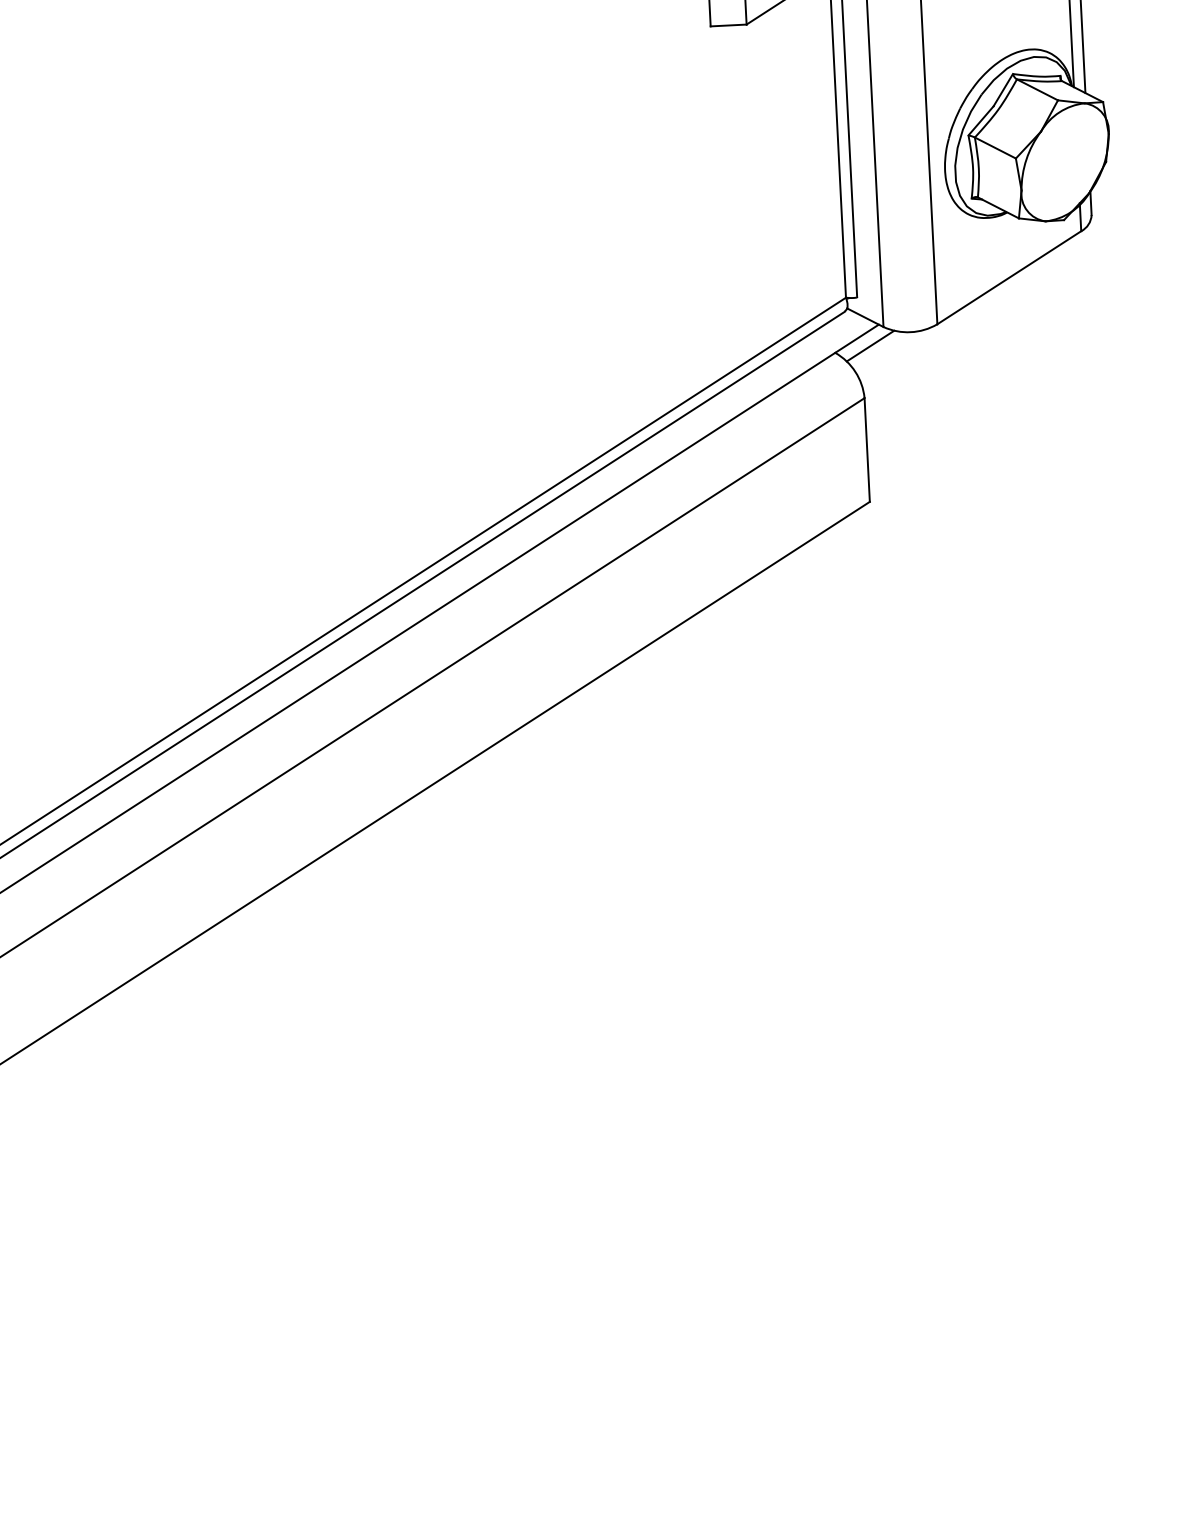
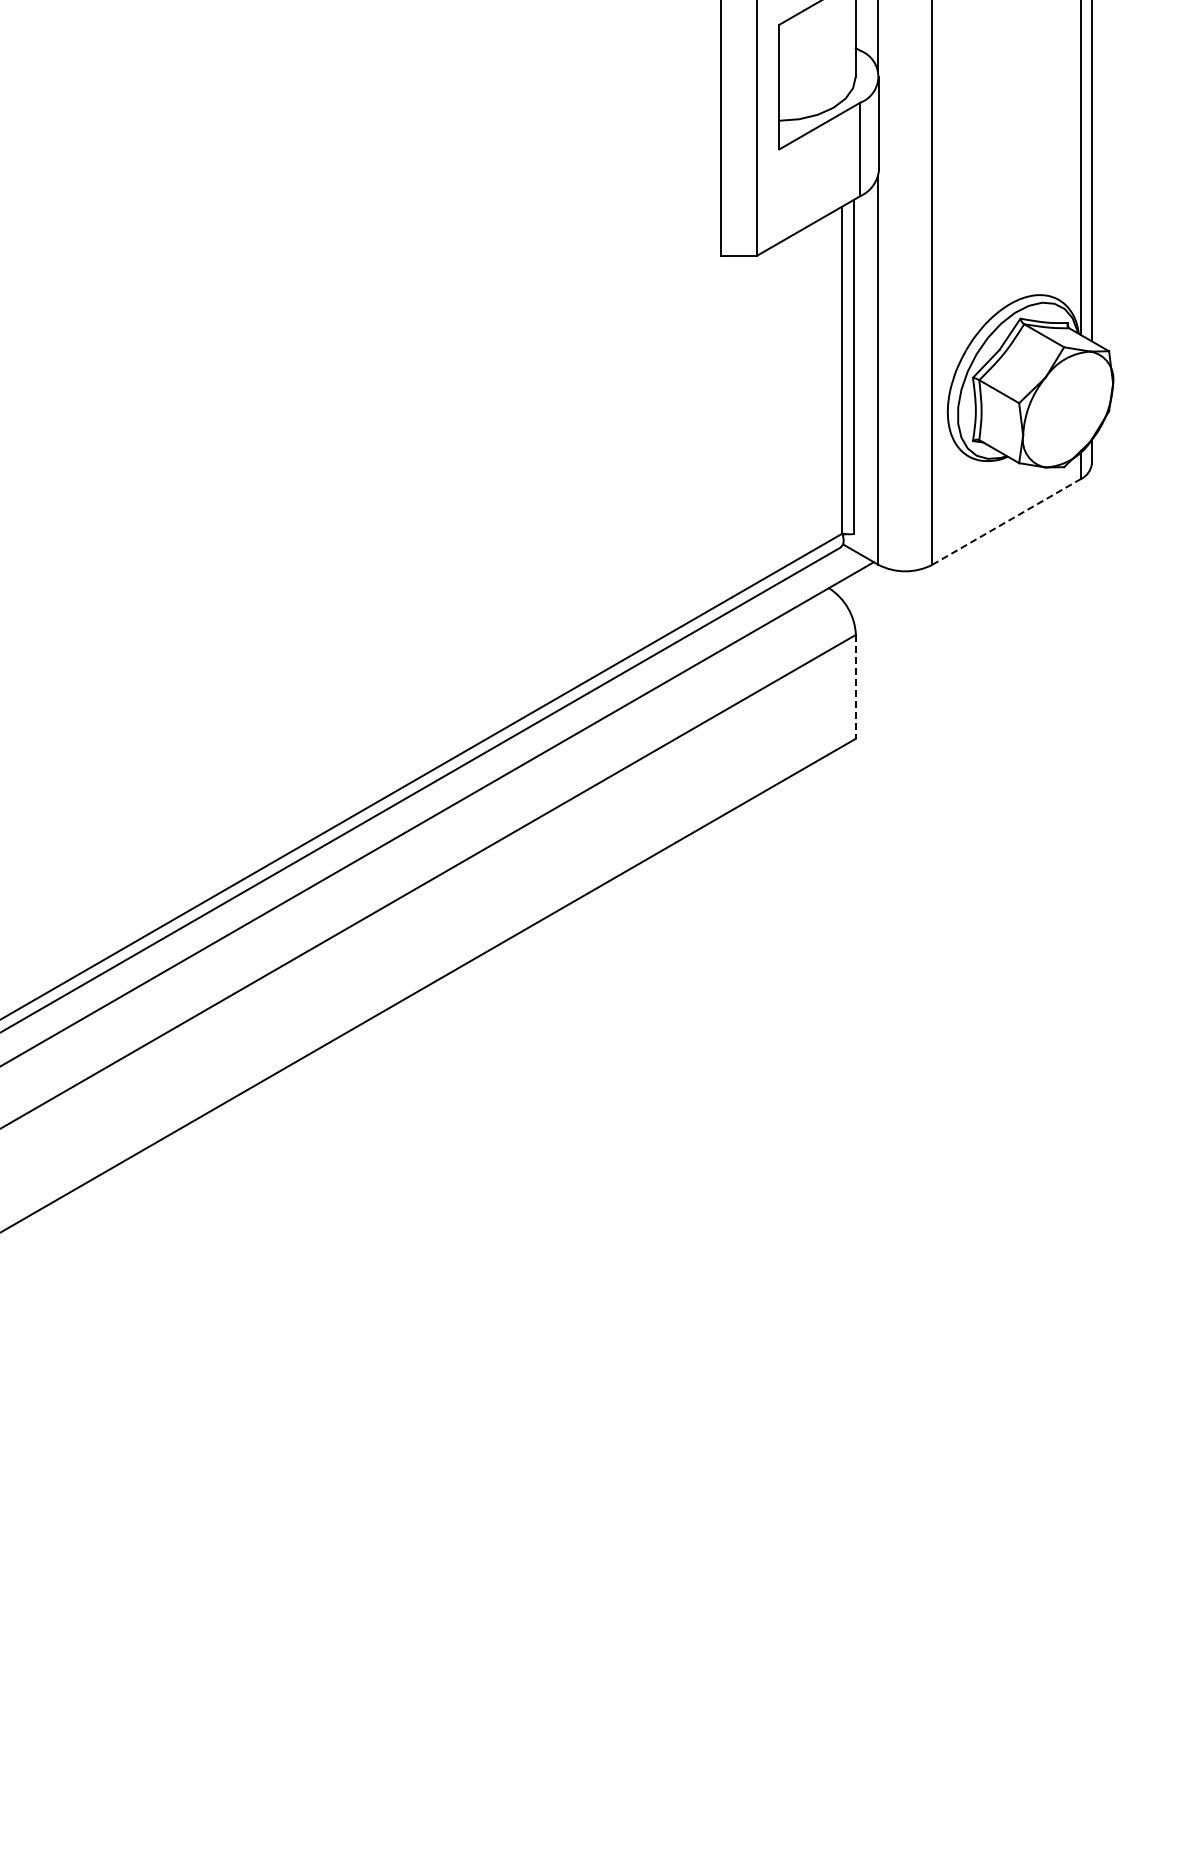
line: (1009, 277) -> (1006, 521), solid -> dashed
line: (870, 346) -> (864, 583), removed
line: (866, 449) -> (855, 686), solid -> dashed

